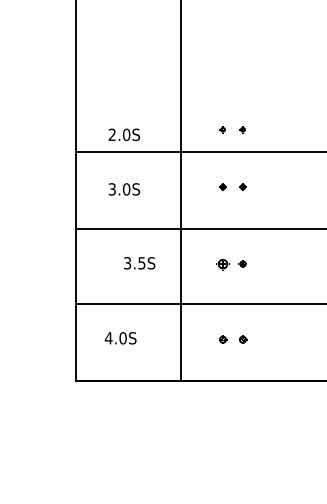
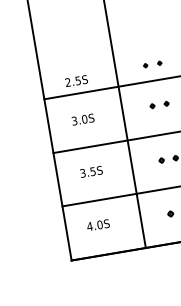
text: (126, 134) -> (78, 80), 2.0S -> 2.5S
text: (139, 263) -> (91, 172), moved
part: (222, 263) -> (161, 160), size x0.62

